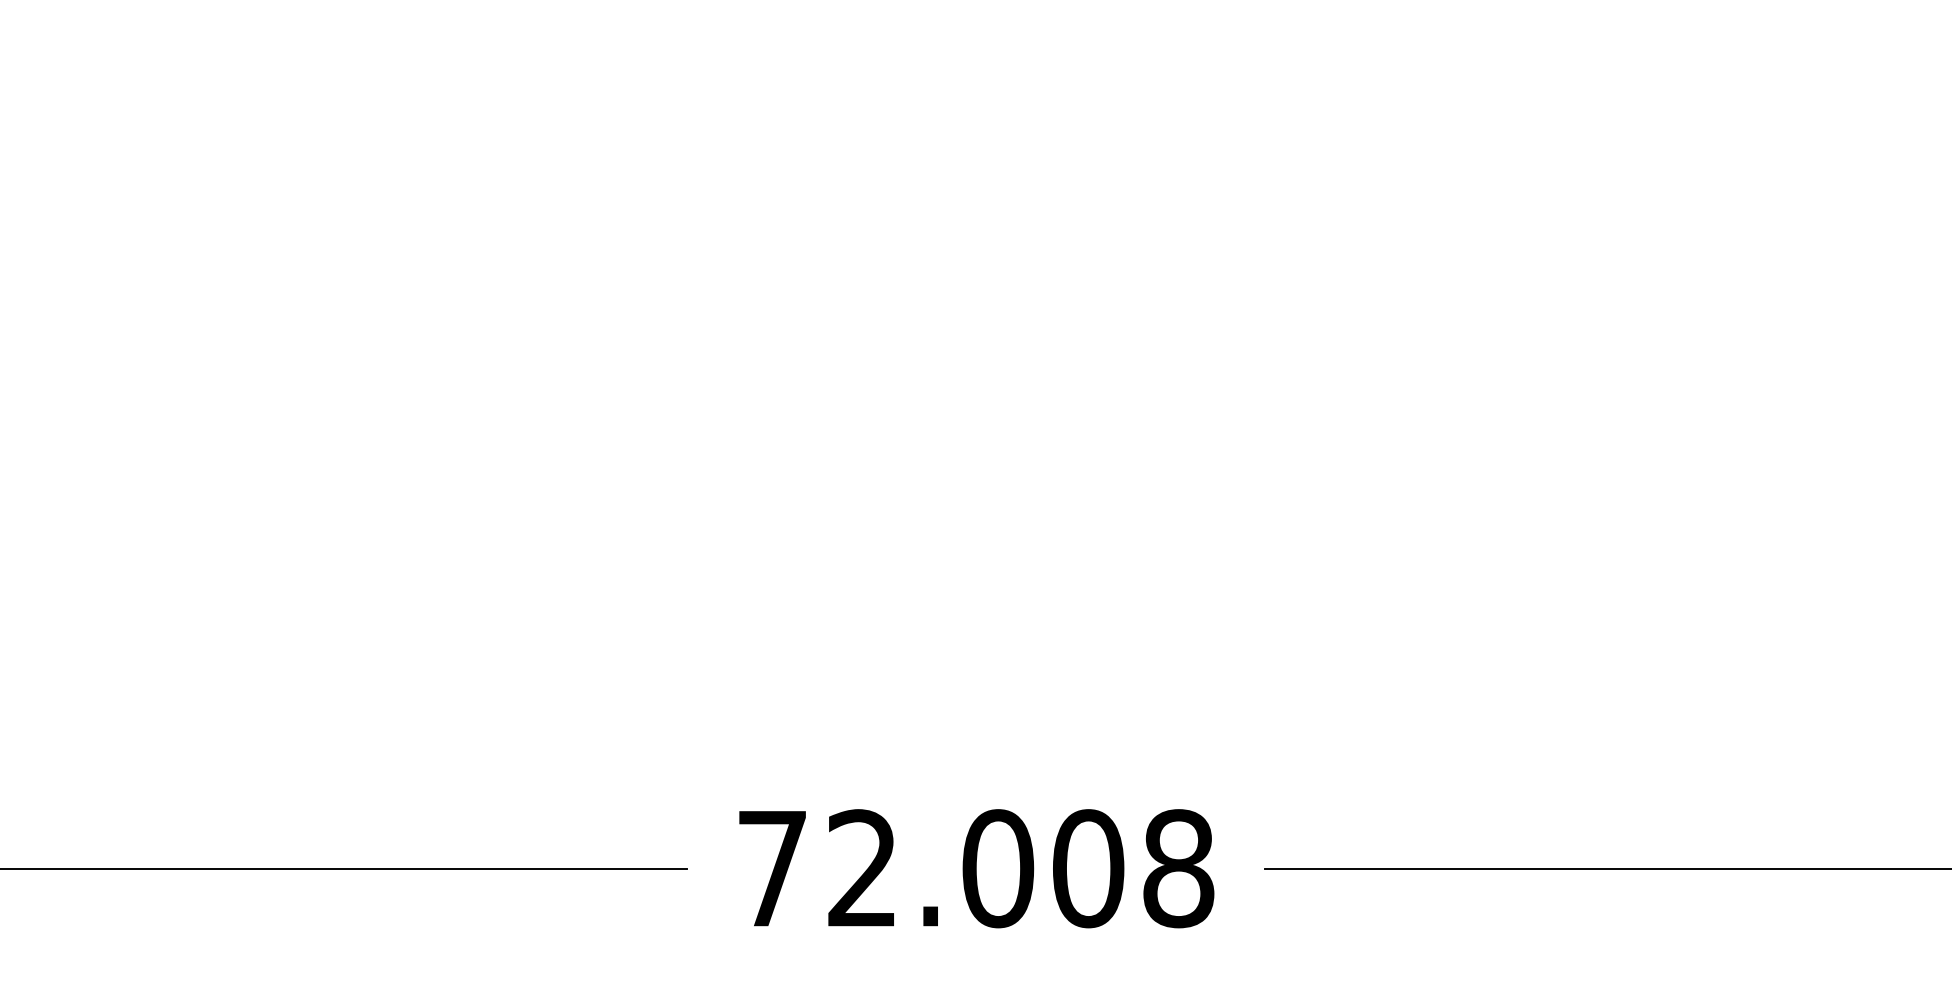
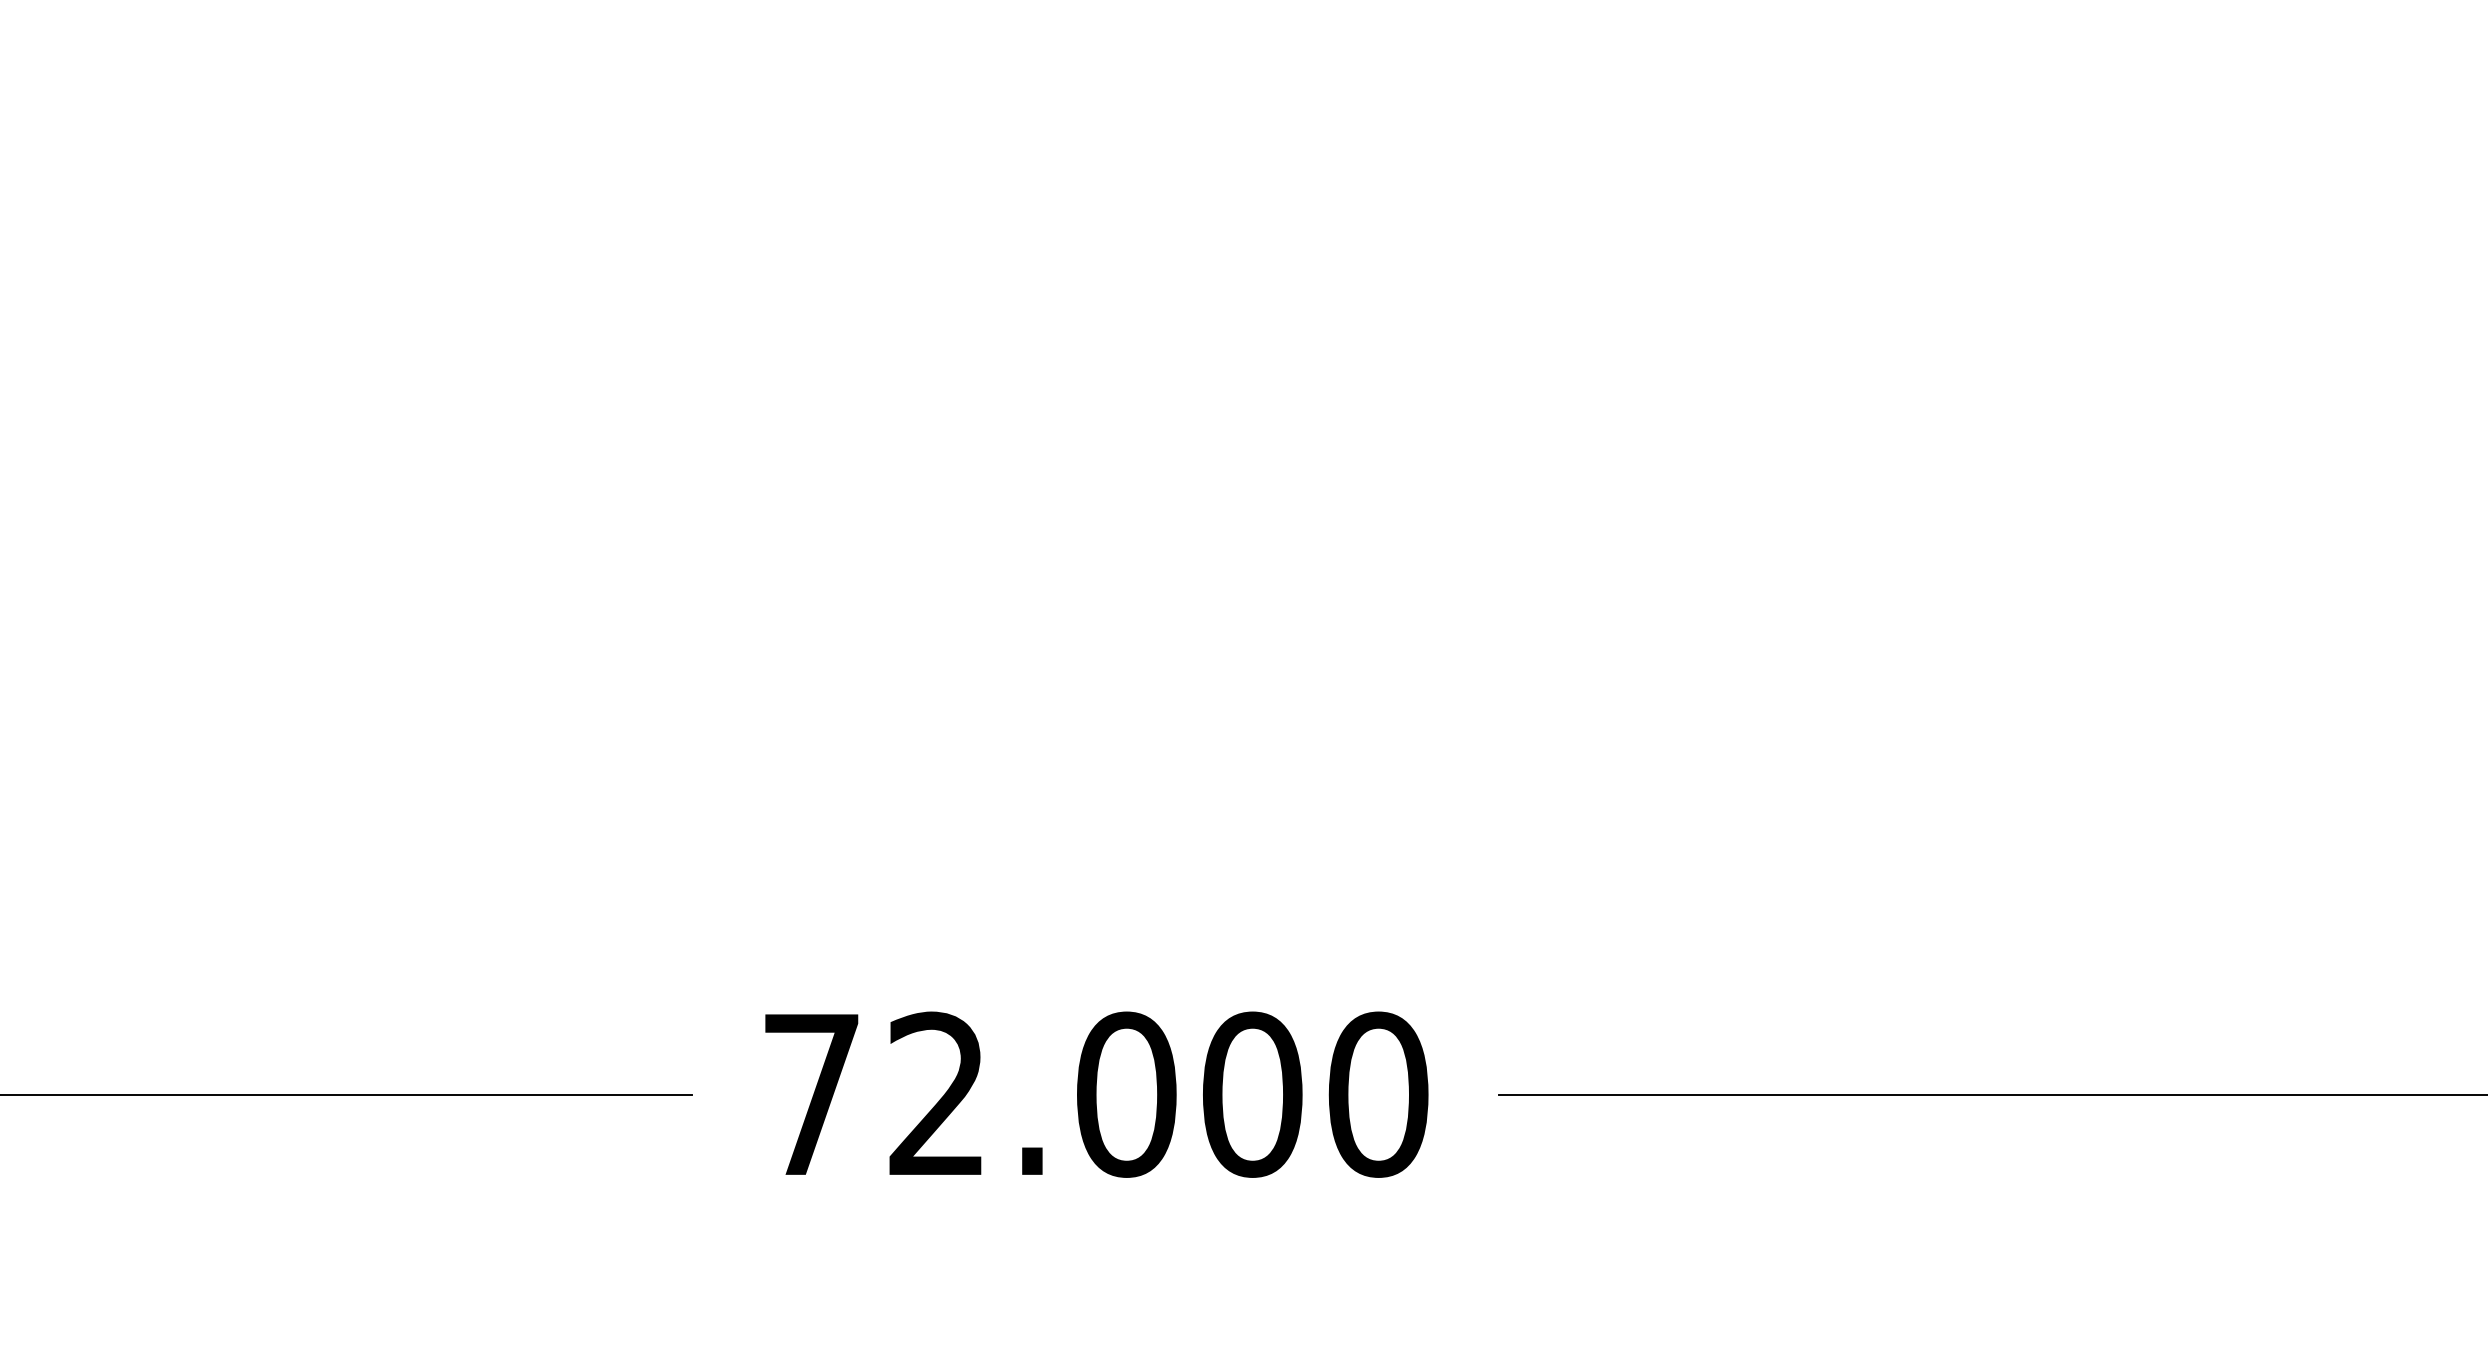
text: (1178, 868) -> (1378, 1094), 72.008 -> 72.000

